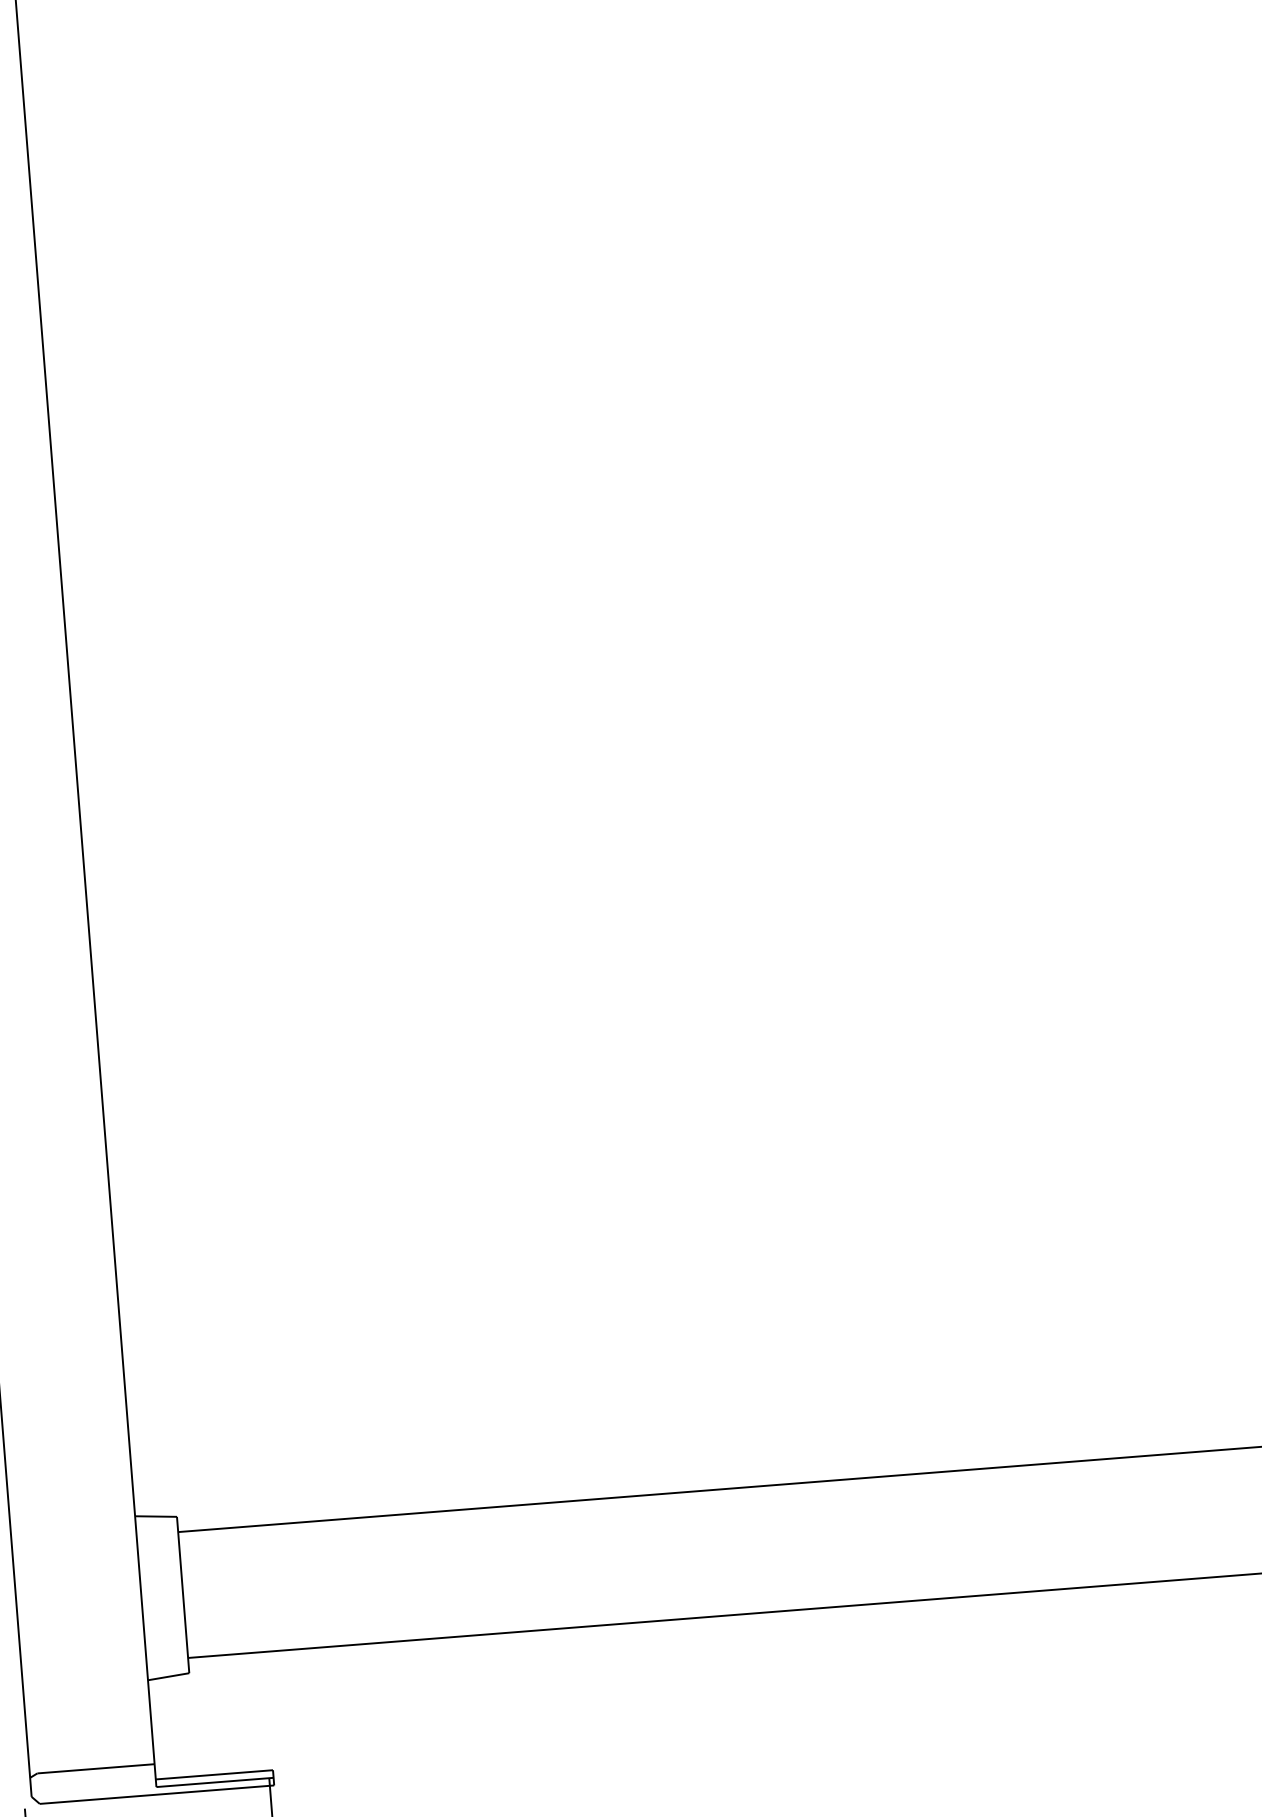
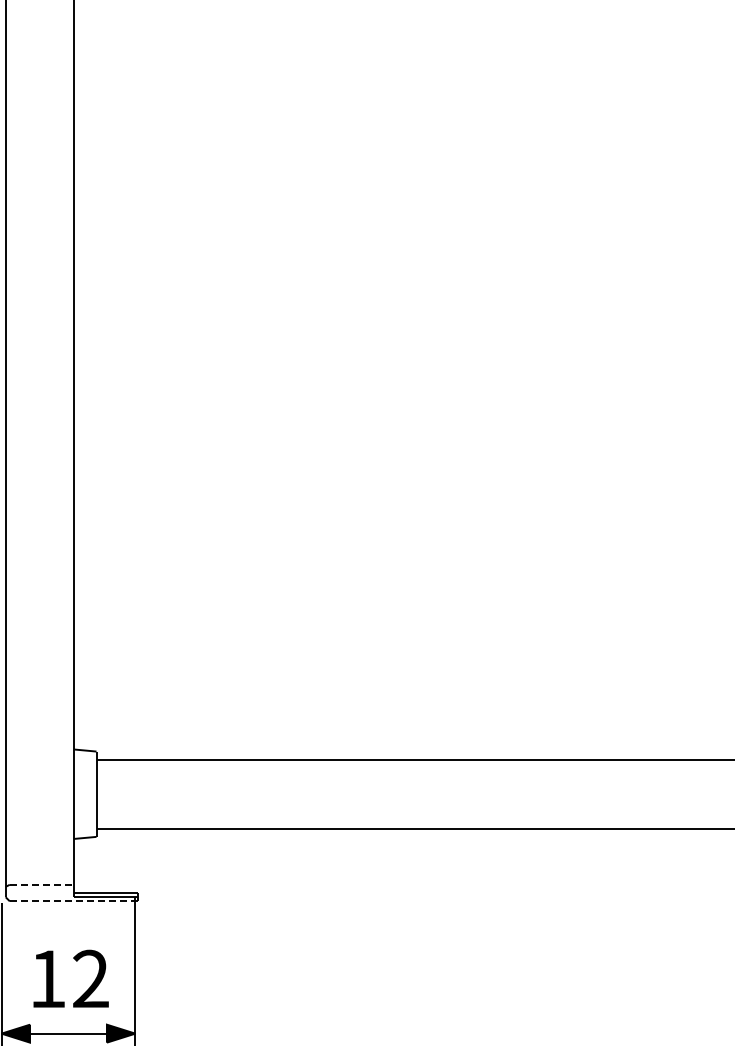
line: (95, 1768) -> (41, 884), solid -> dashed
line: (156, 1794) -> (73, 901), solid -> dashed

